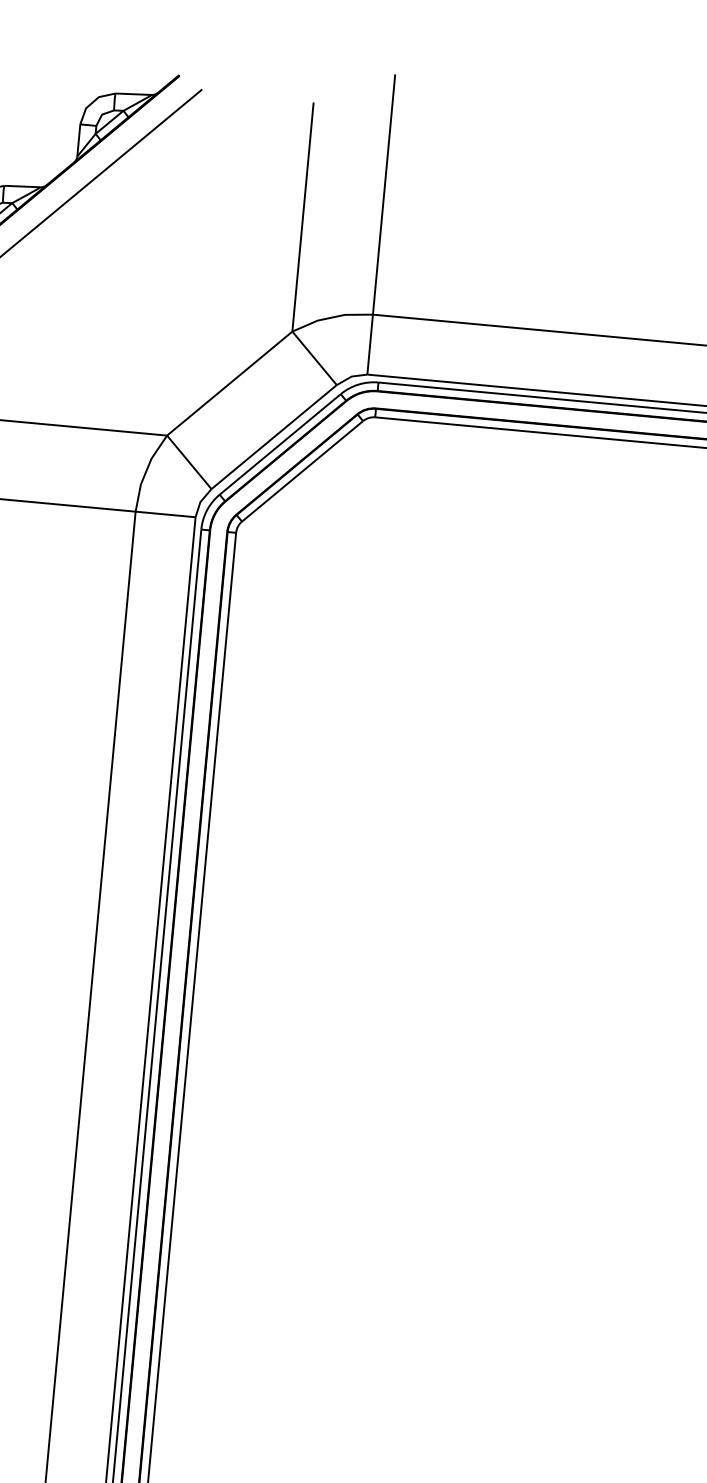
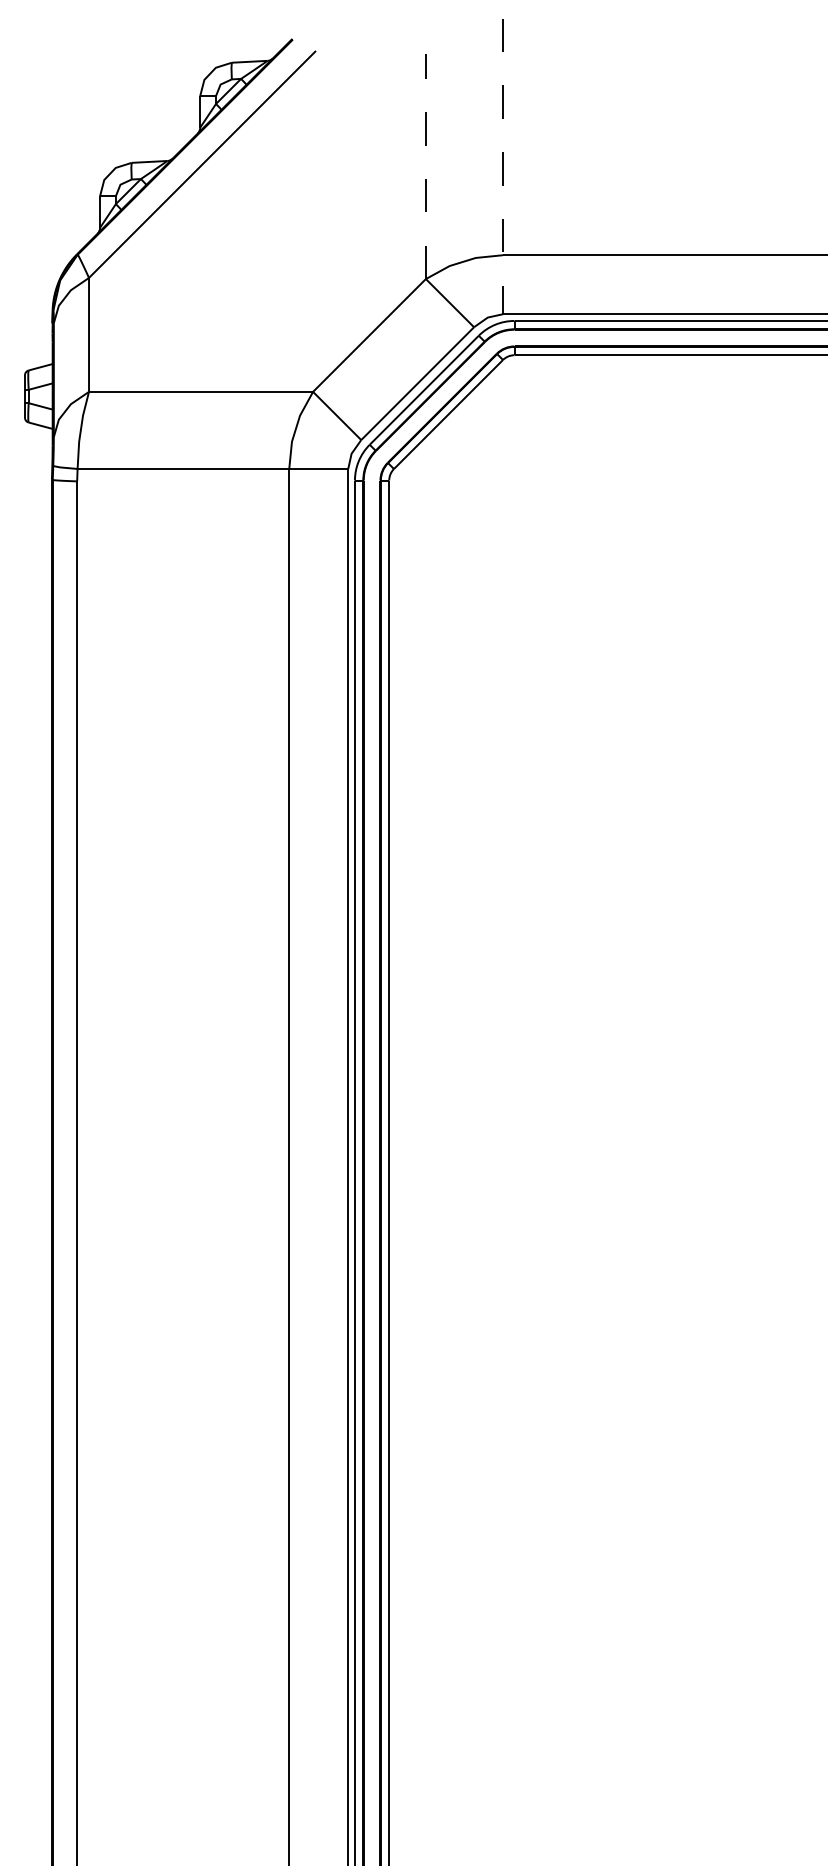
line: (302, 217) -> (425, 166), solid -> dashed
line: (380, 224) -> (502, 166), solid -> dashed

